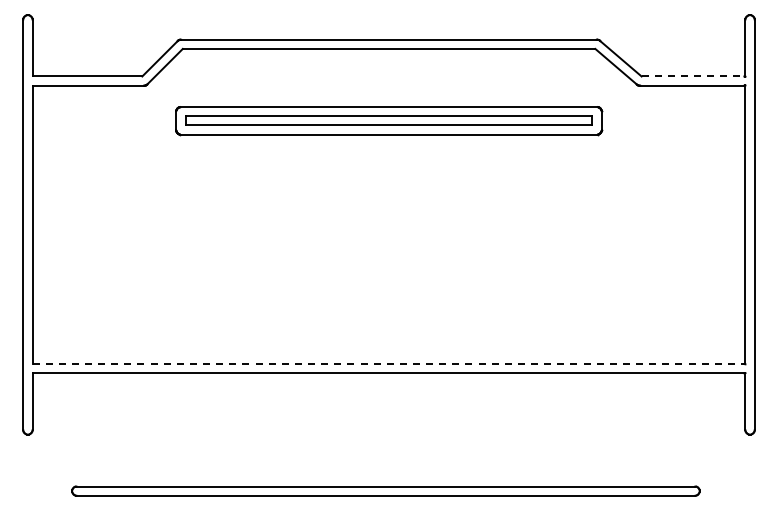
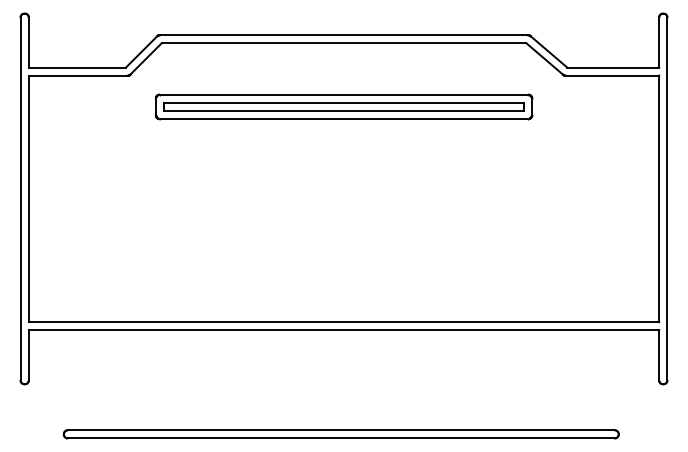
line: (693, 76) -> (613, 67), dashed -> solid
line: (388, 364) -> (343, 322), dashed -> solid

